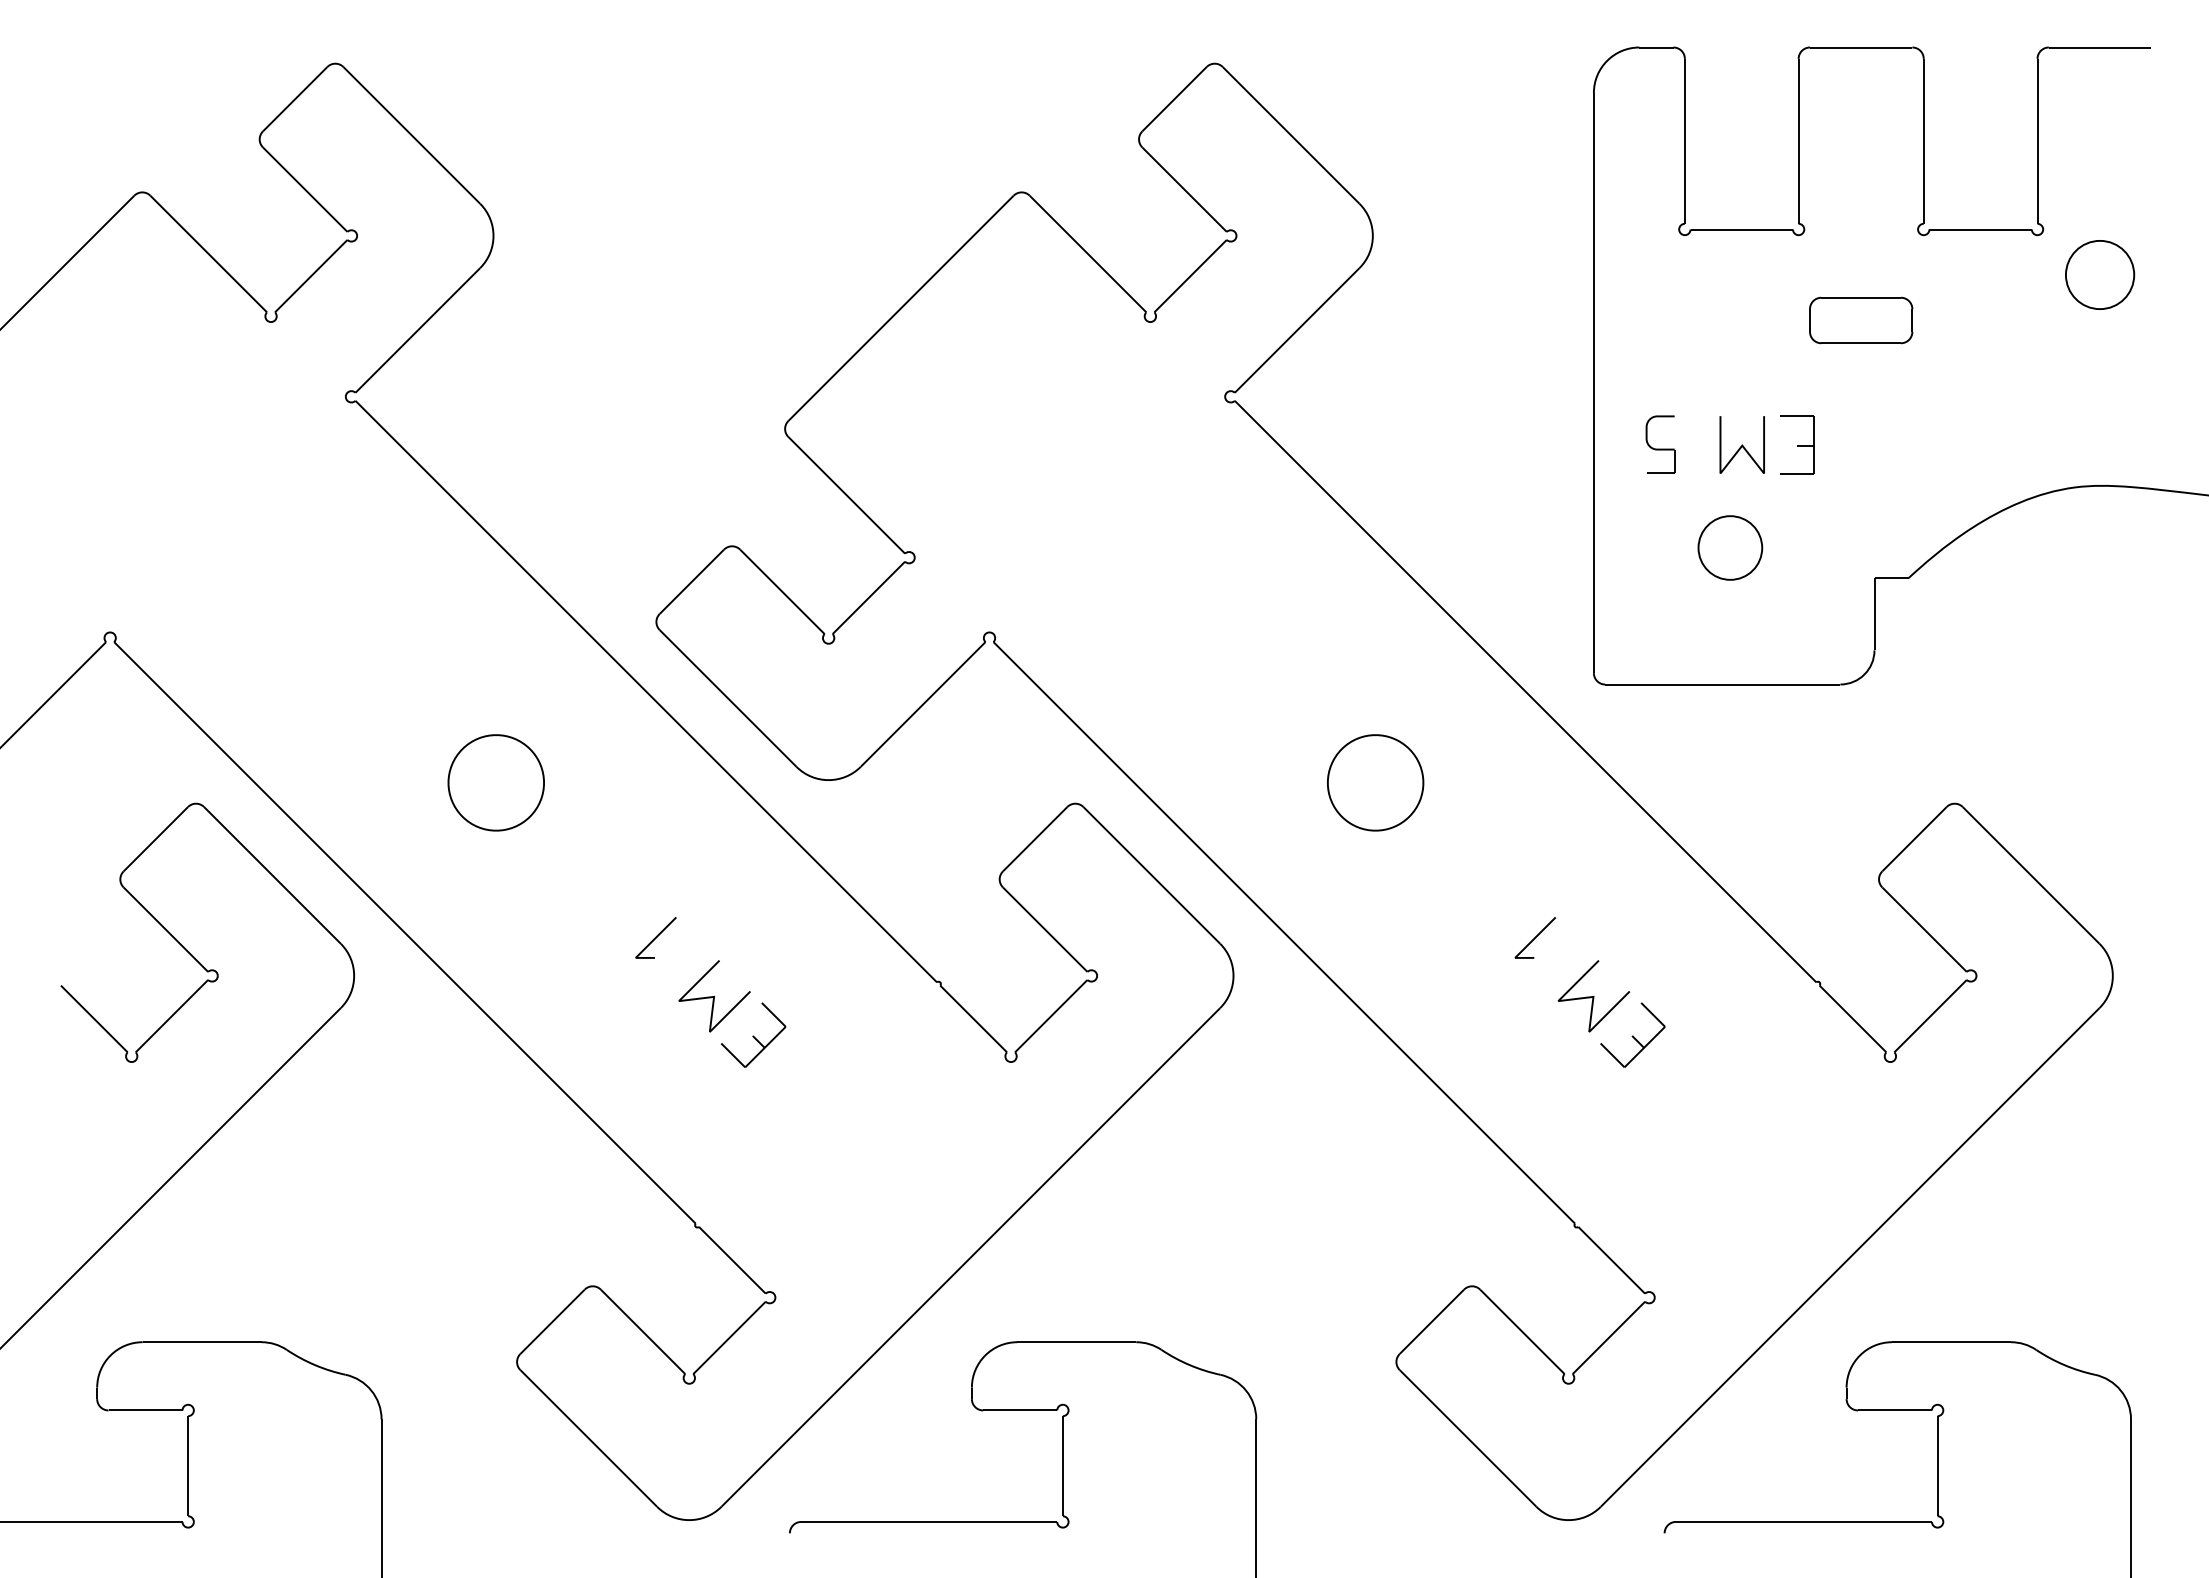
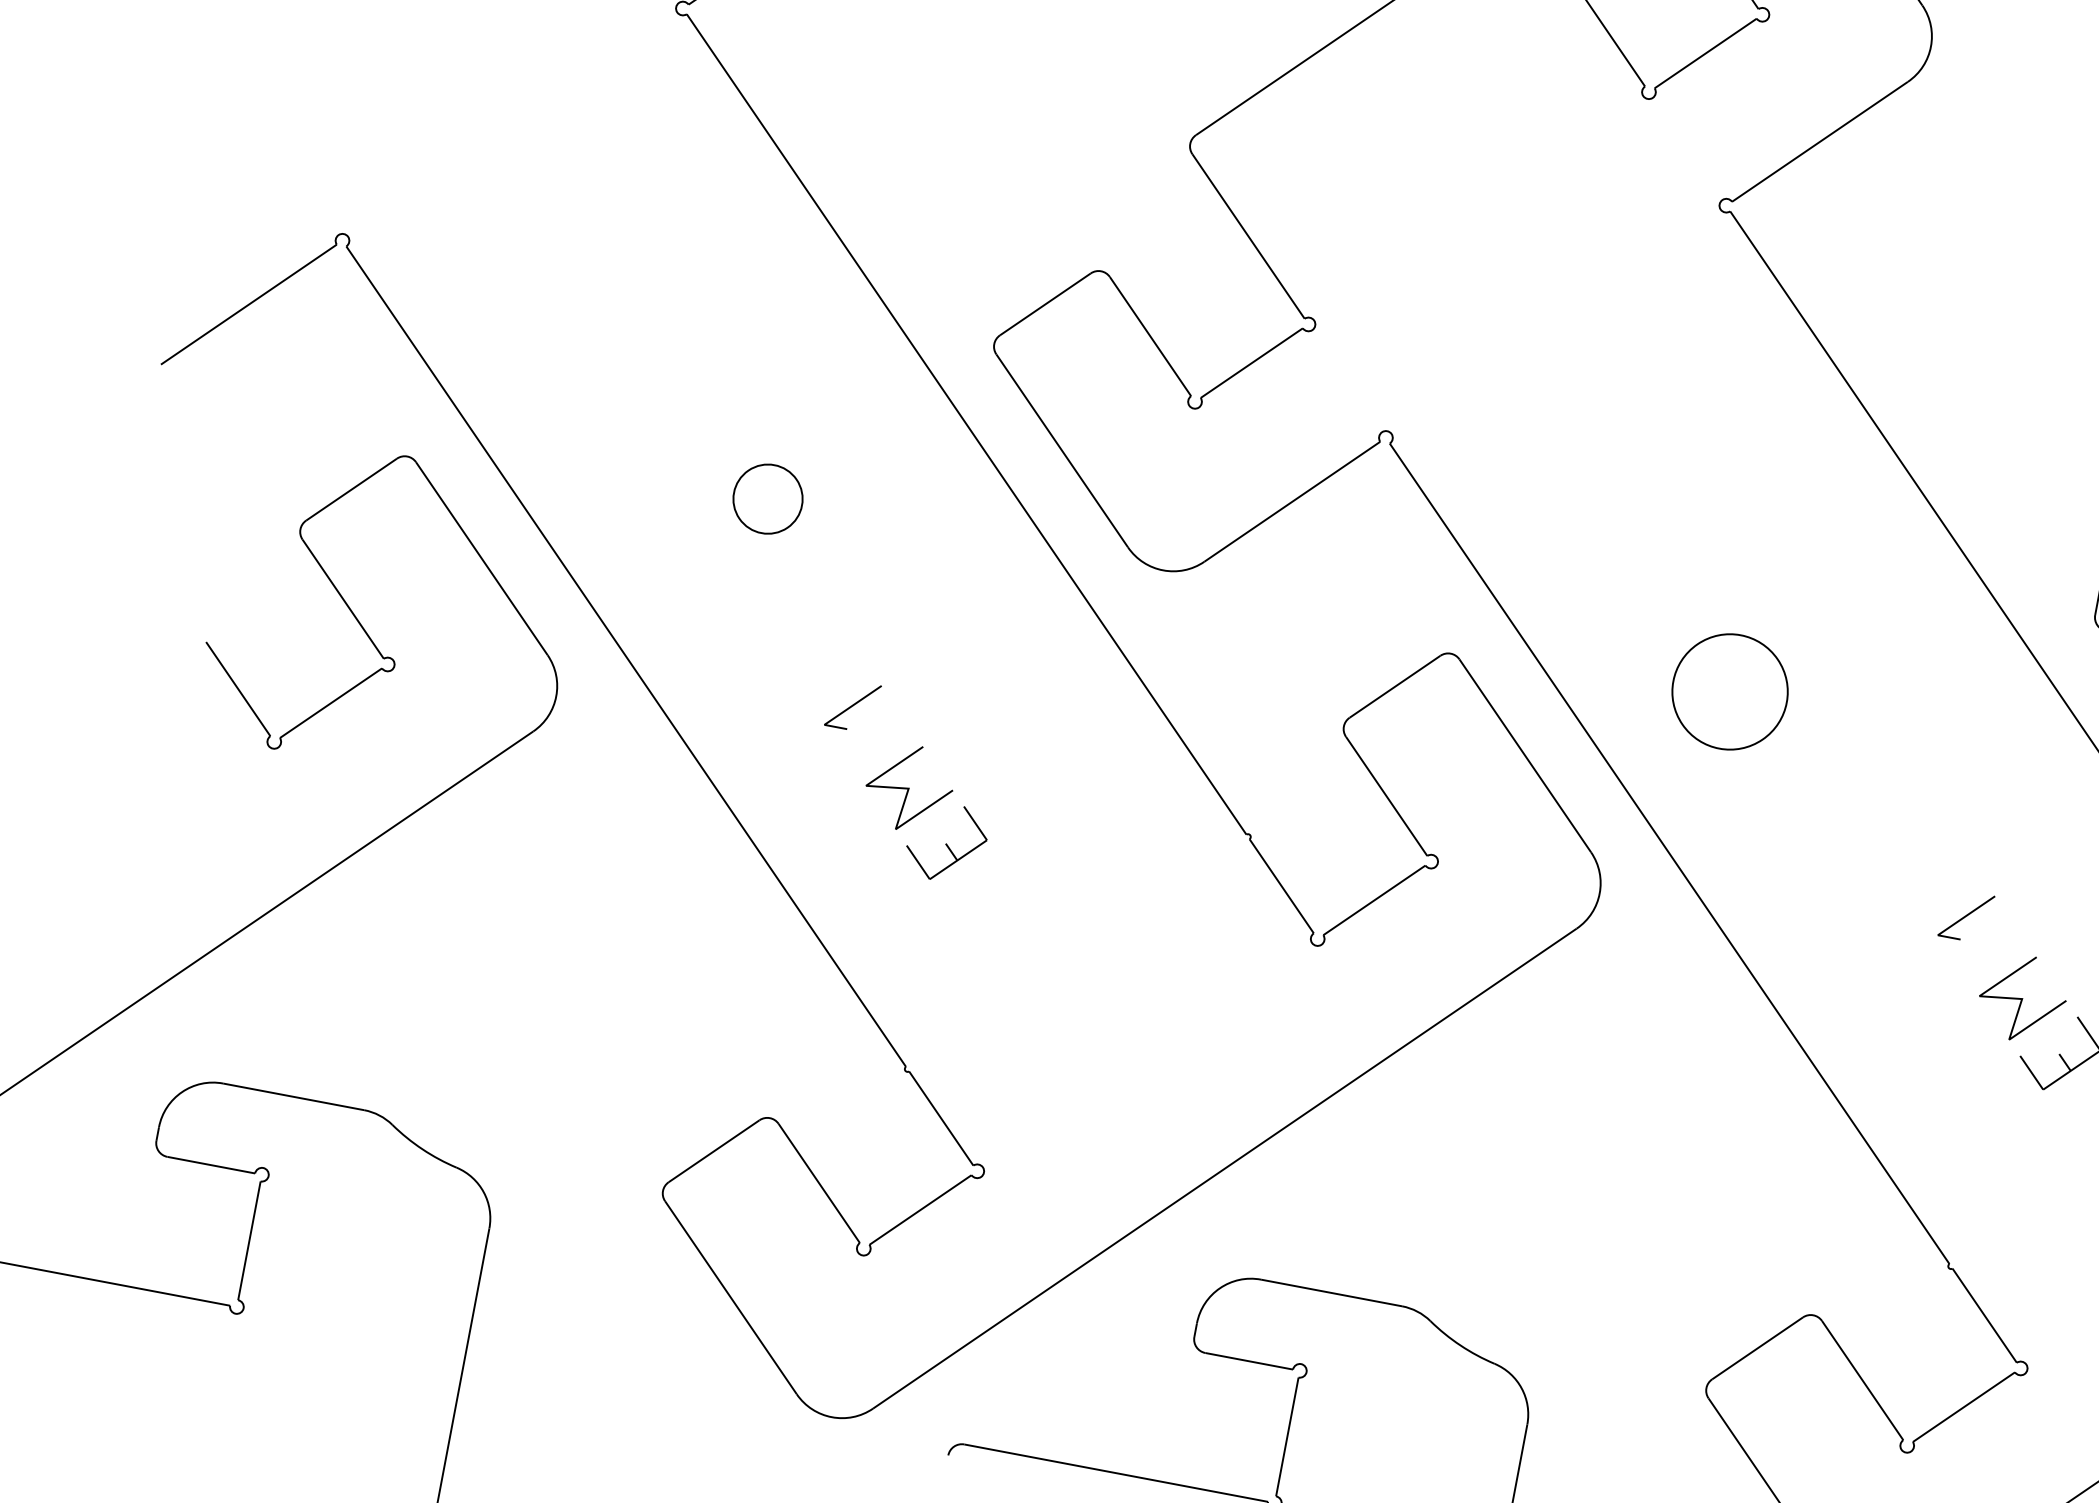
part: (495, 782) -> (767, 498), size x0.6
part: (1375, 782) -> (1730, 691), moved
part: (710, 992) -> (905, 782), moved

